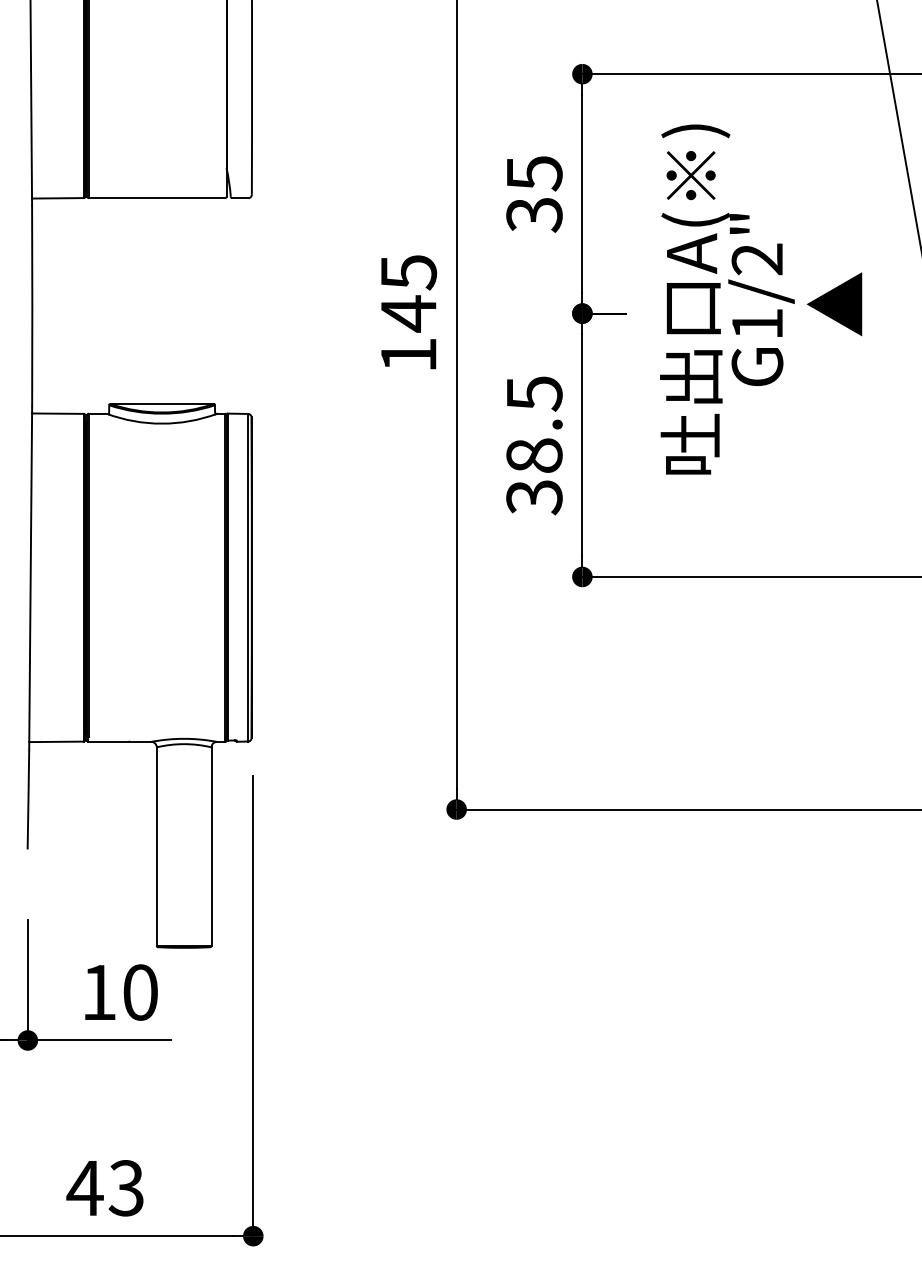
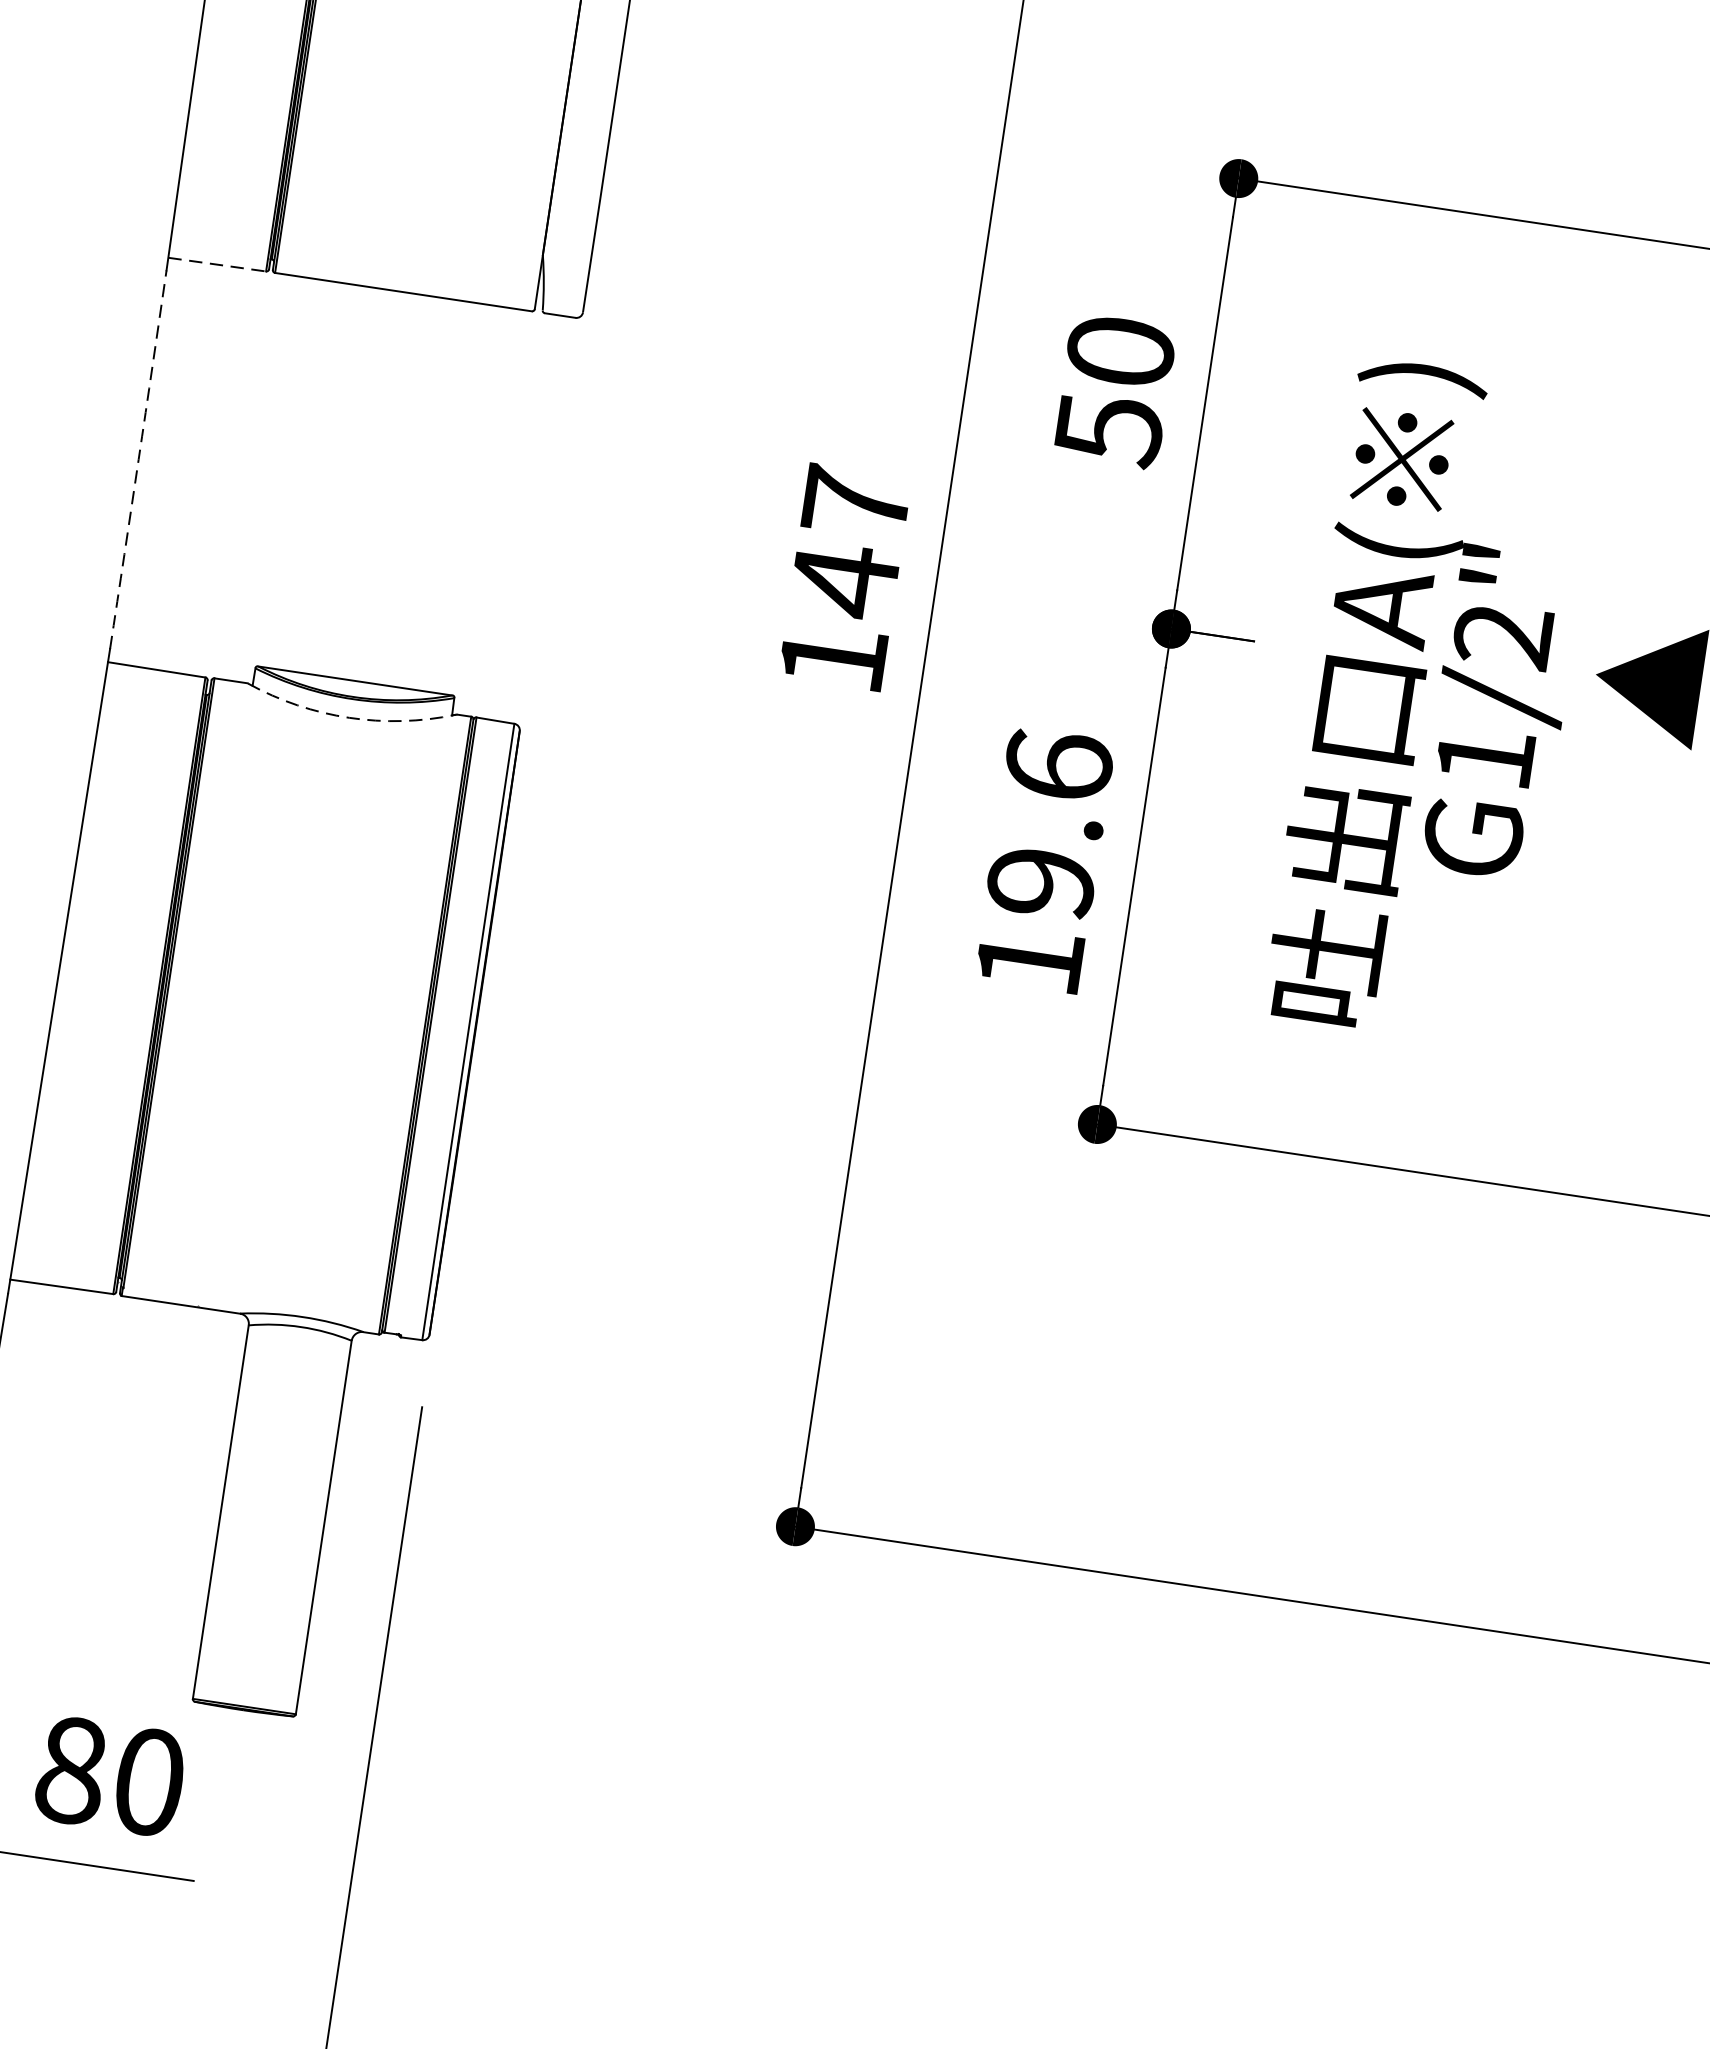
text: (534, 194) -> (1114, 391), 35 -> 50
line: (58, 198) -> (218, 265), solid -> dashed
text: (409, 272) -> (857, 503), 145 -> 147
text: (727, 299) -> (1435, 702), moved
arc: (32, 305) -> (139, 459), solid -> dashed
arc: (161, 423) -> (348, 717), solid -> dashed
text: (534, 445) -> (1044, 863), 38.5 -> 19.6
text: (99, 992) -> (72, 1770), 10 -> 80

